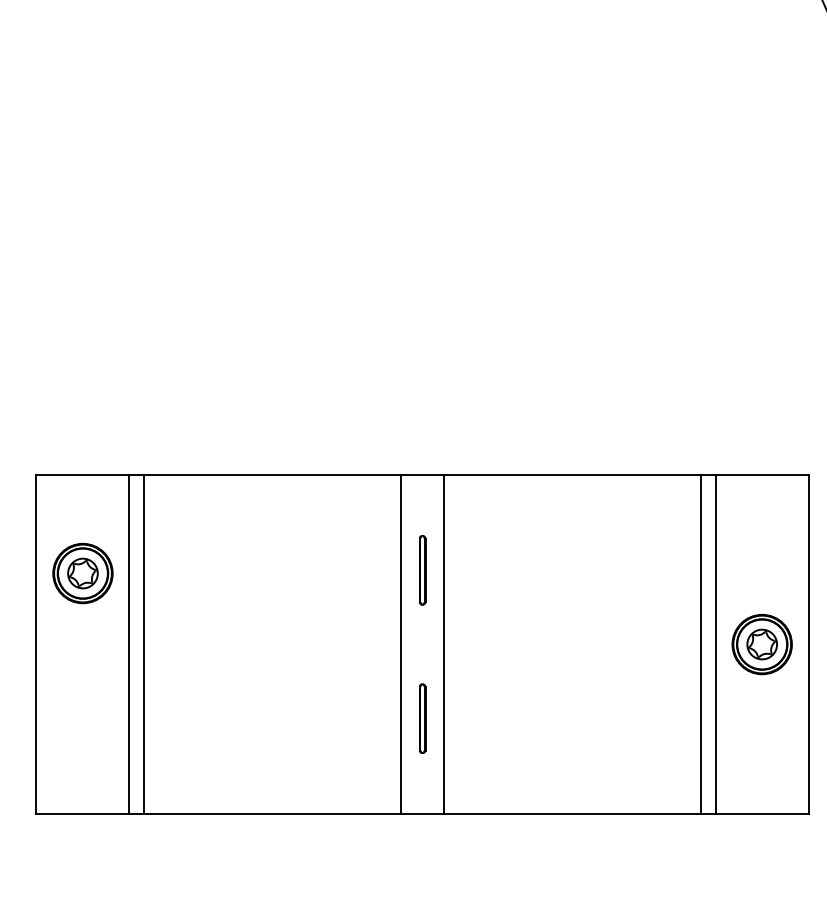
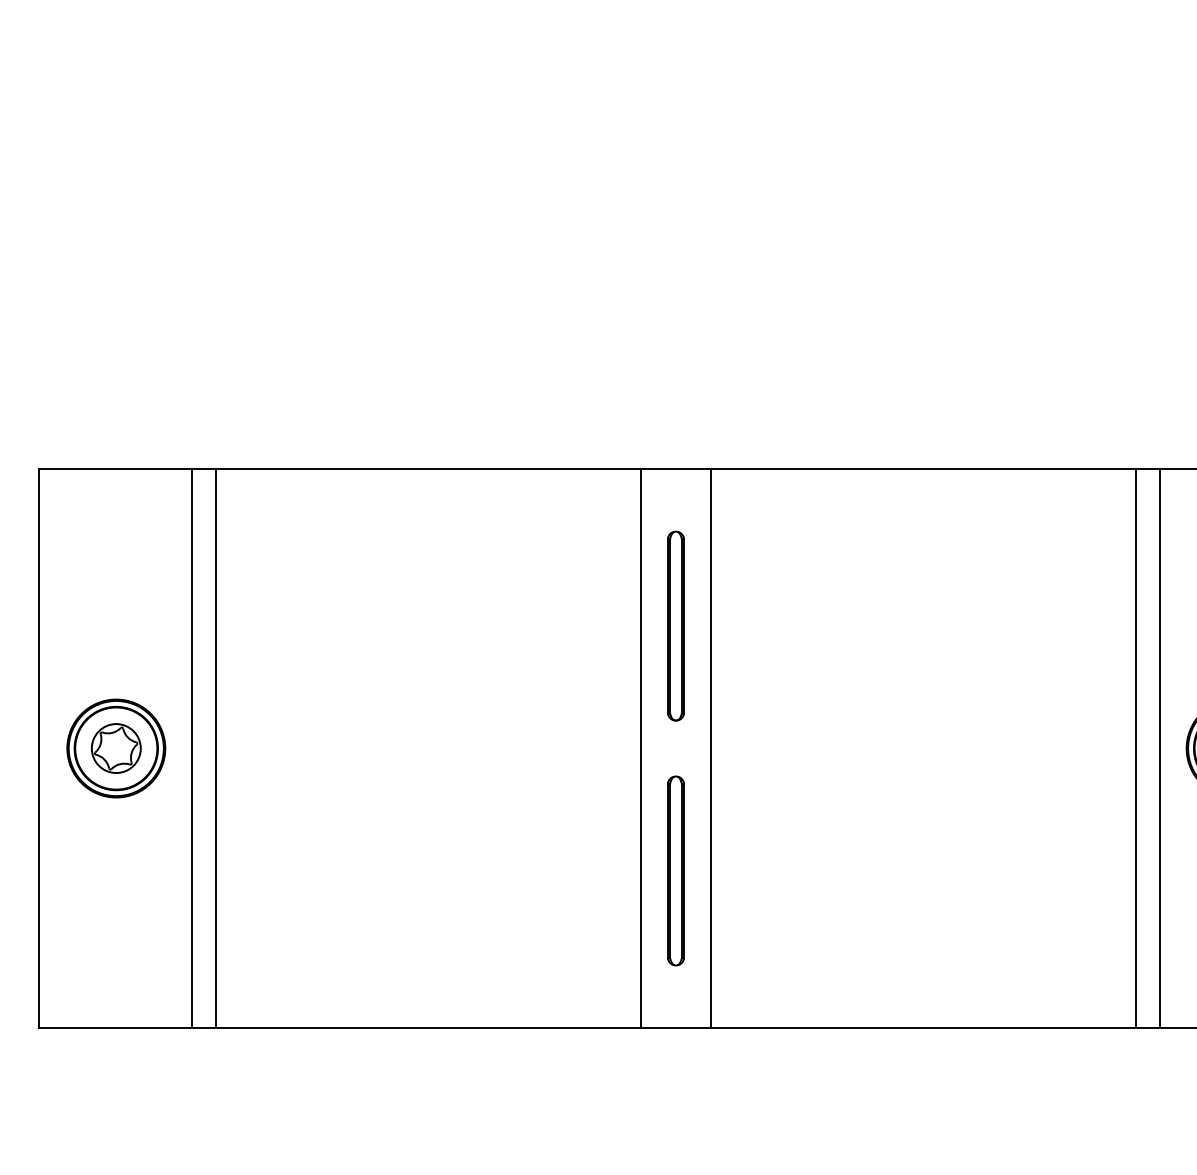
part: (422, 570) -> (675, 626), size x1.67
part: (82, 573) -> (115, 748), moved
part: (422, 718) -> (675, 870), size x1.67

